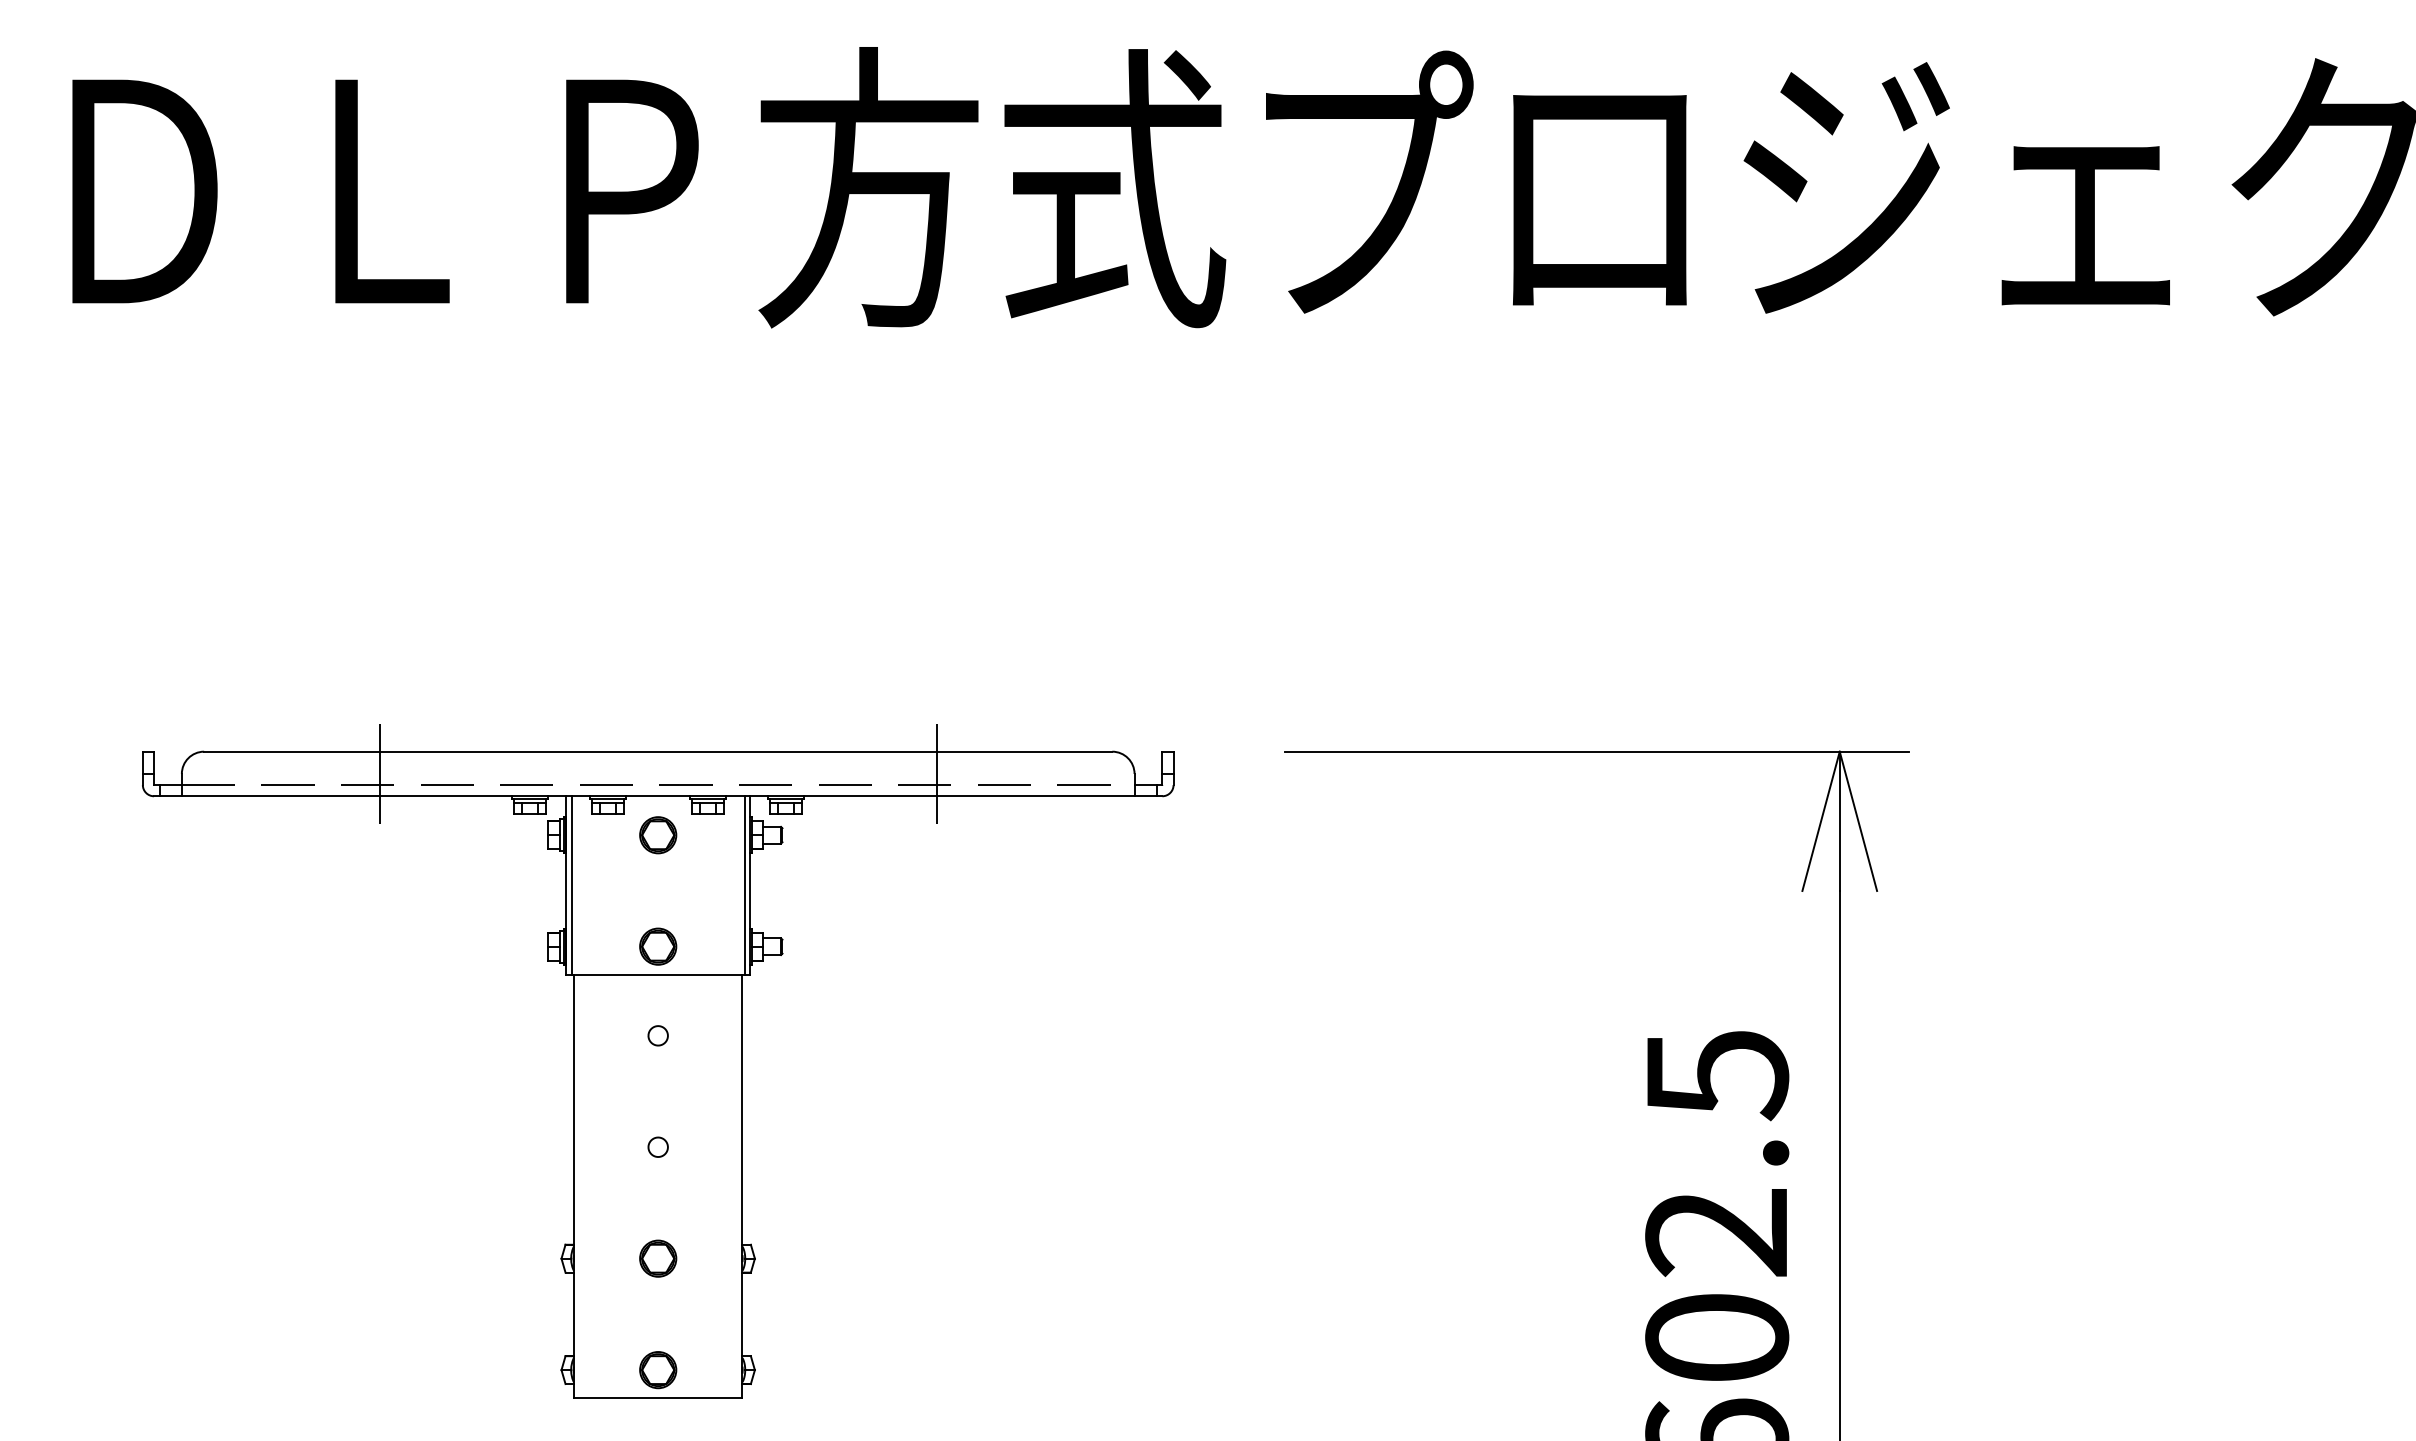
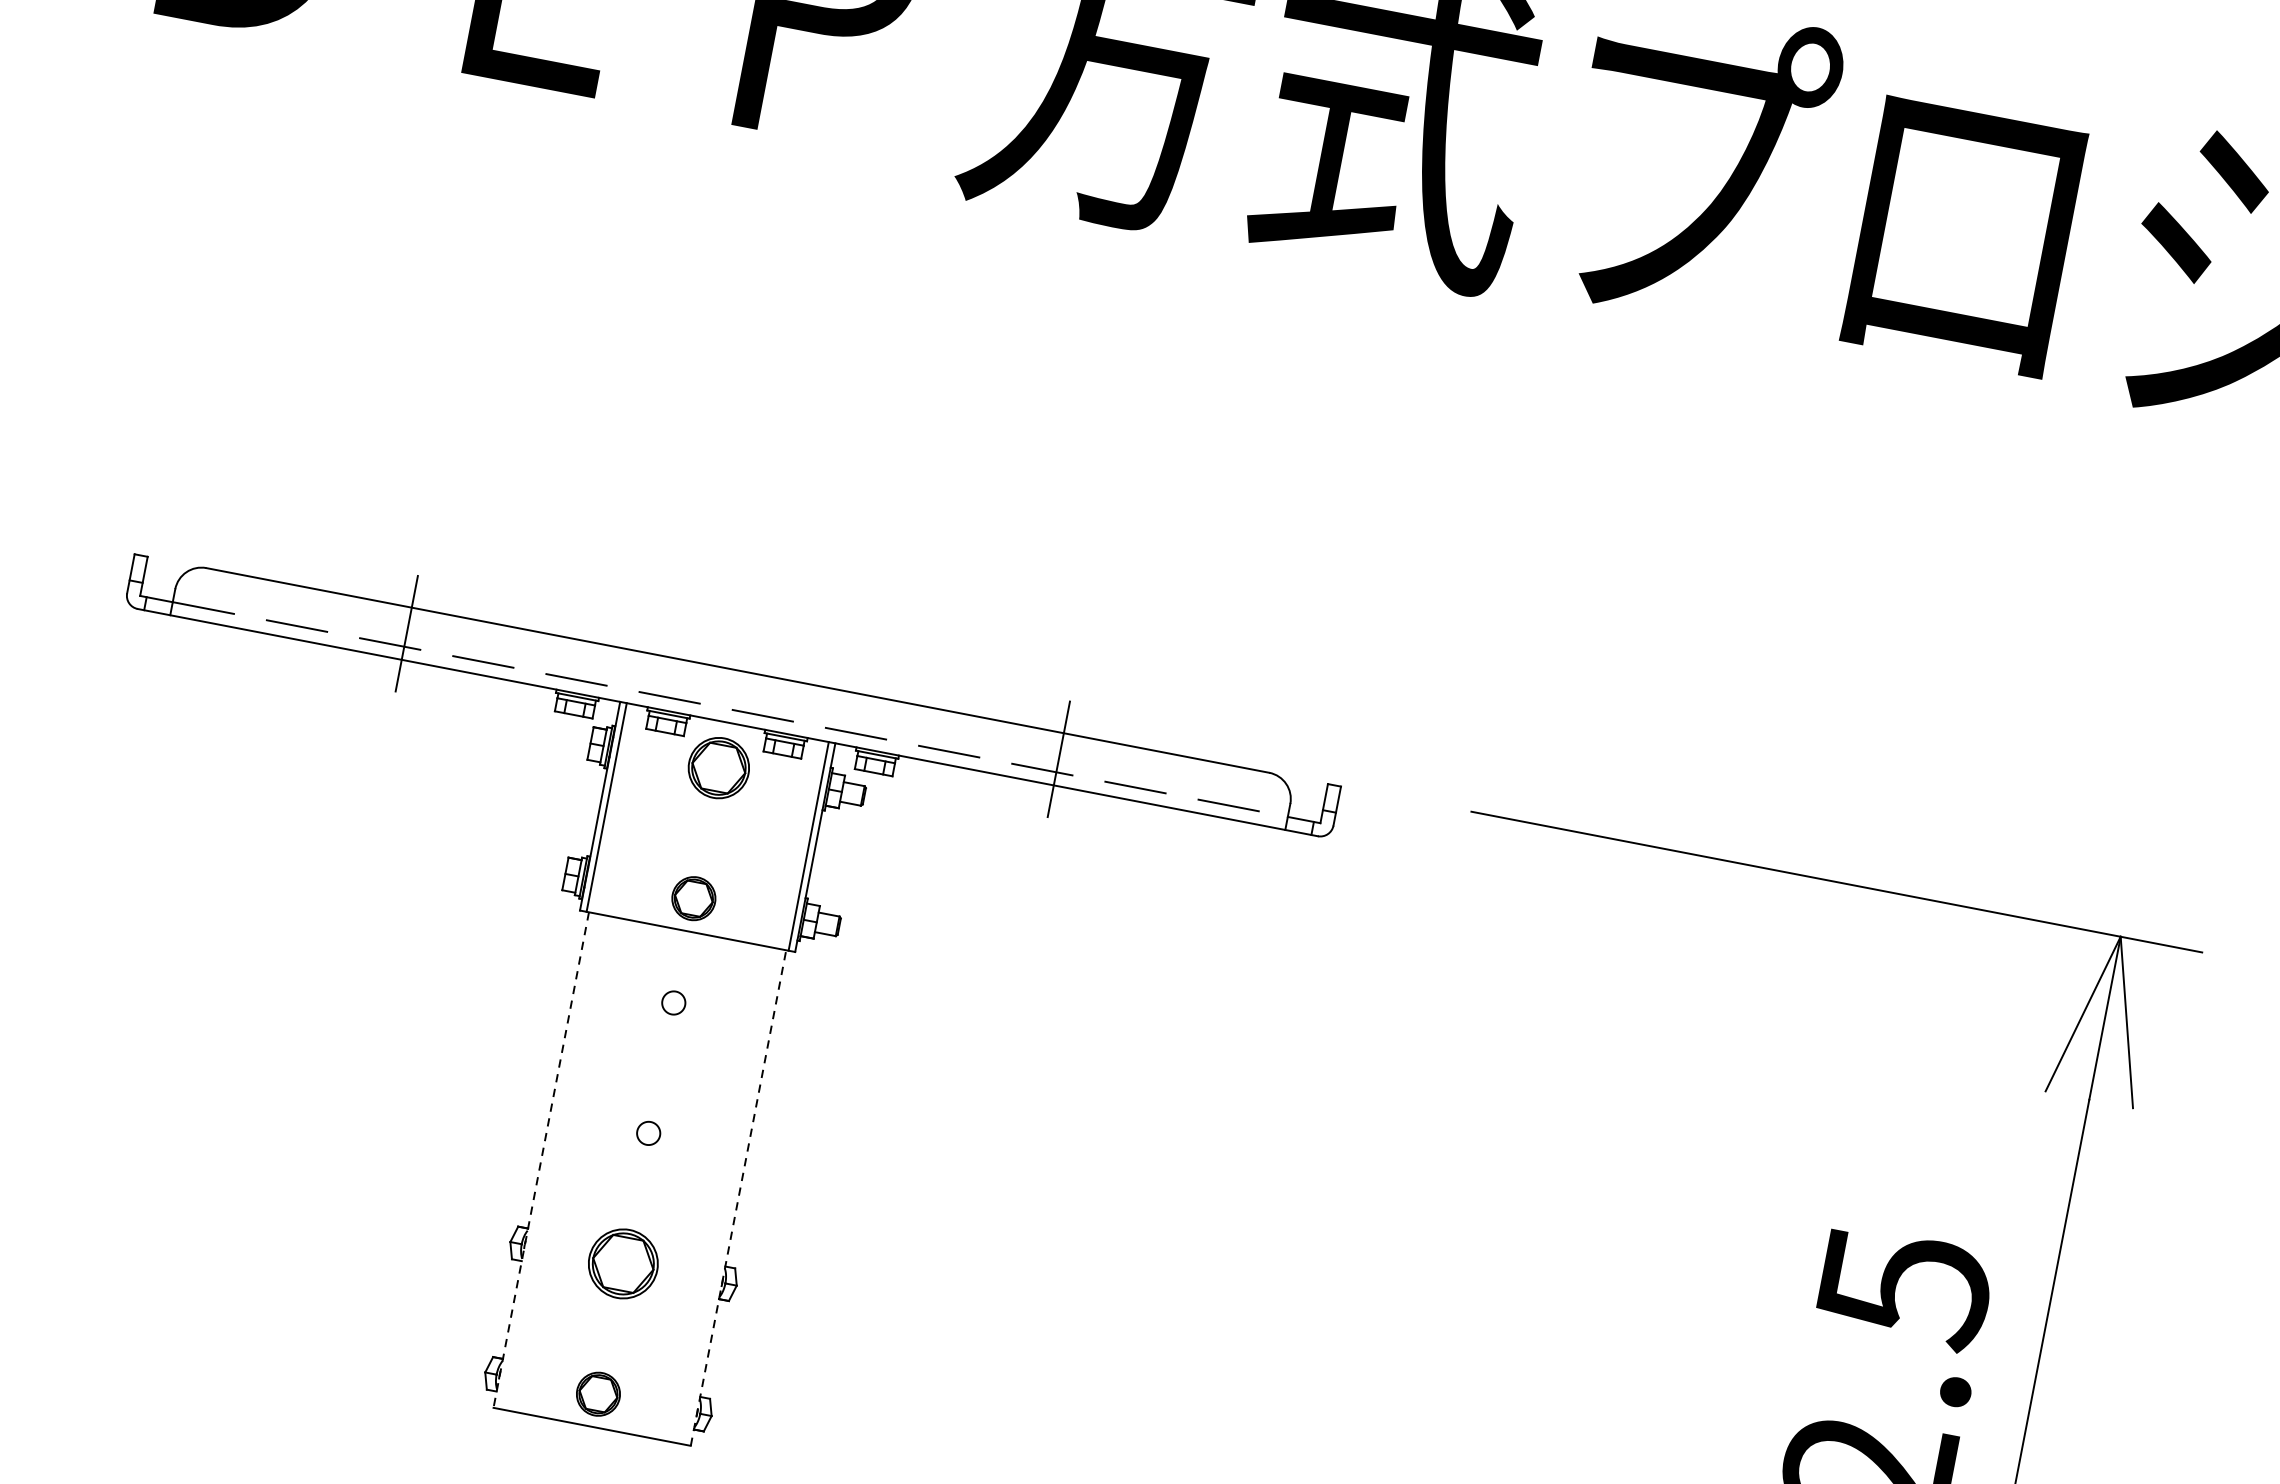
part: (658, 835) -> (719, 768), size x1.4
line: (573, 1186) -> (540, 1160), solid -> dashed
line: (742, 1186) -> (738, 1198), solid -> dashed
part: (658, 1258) -> (623, 1263), size x1.6

